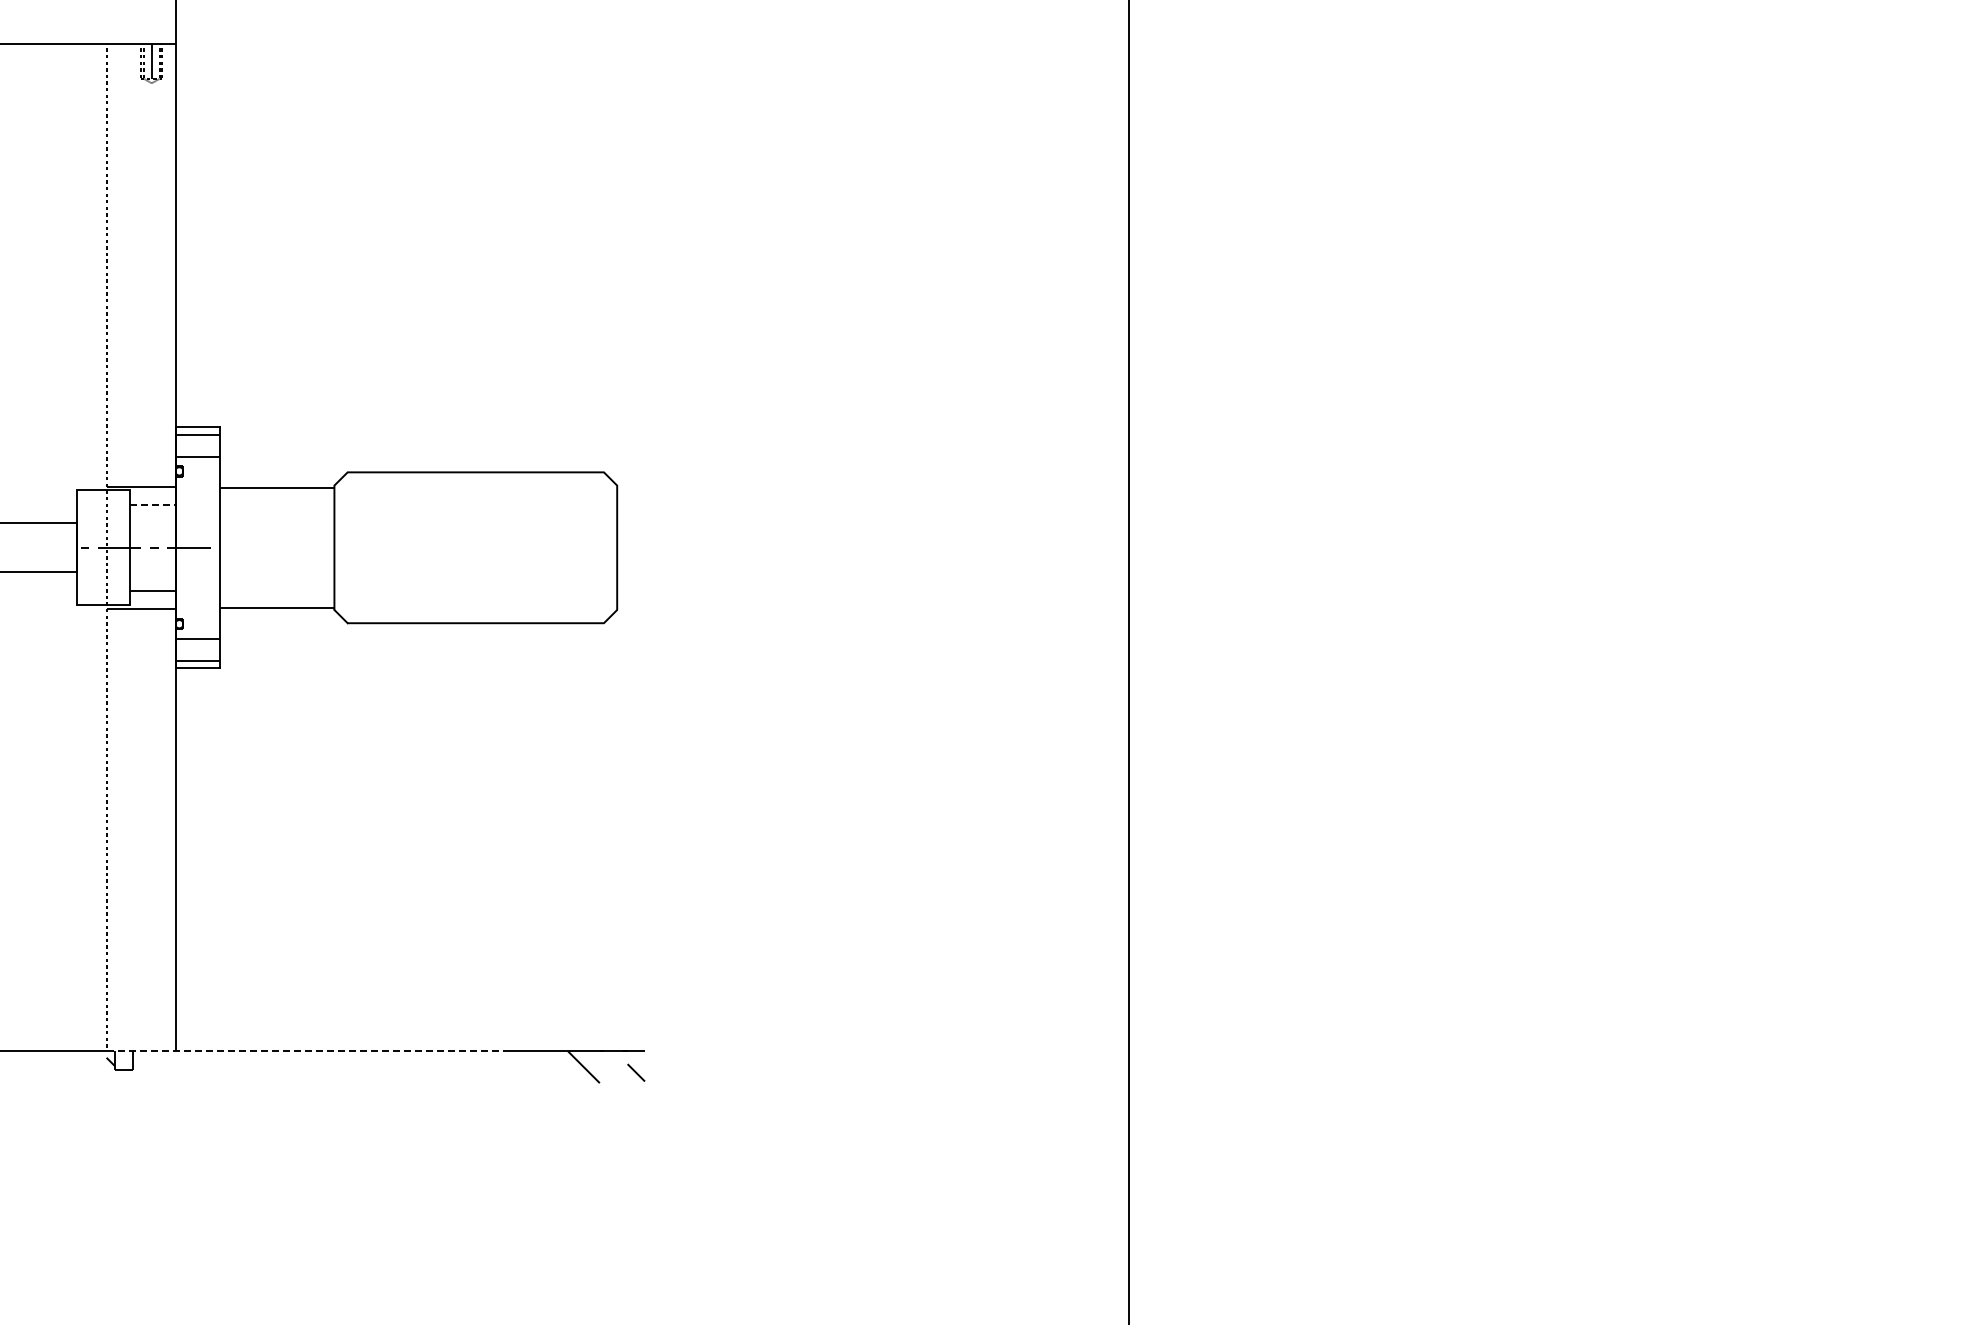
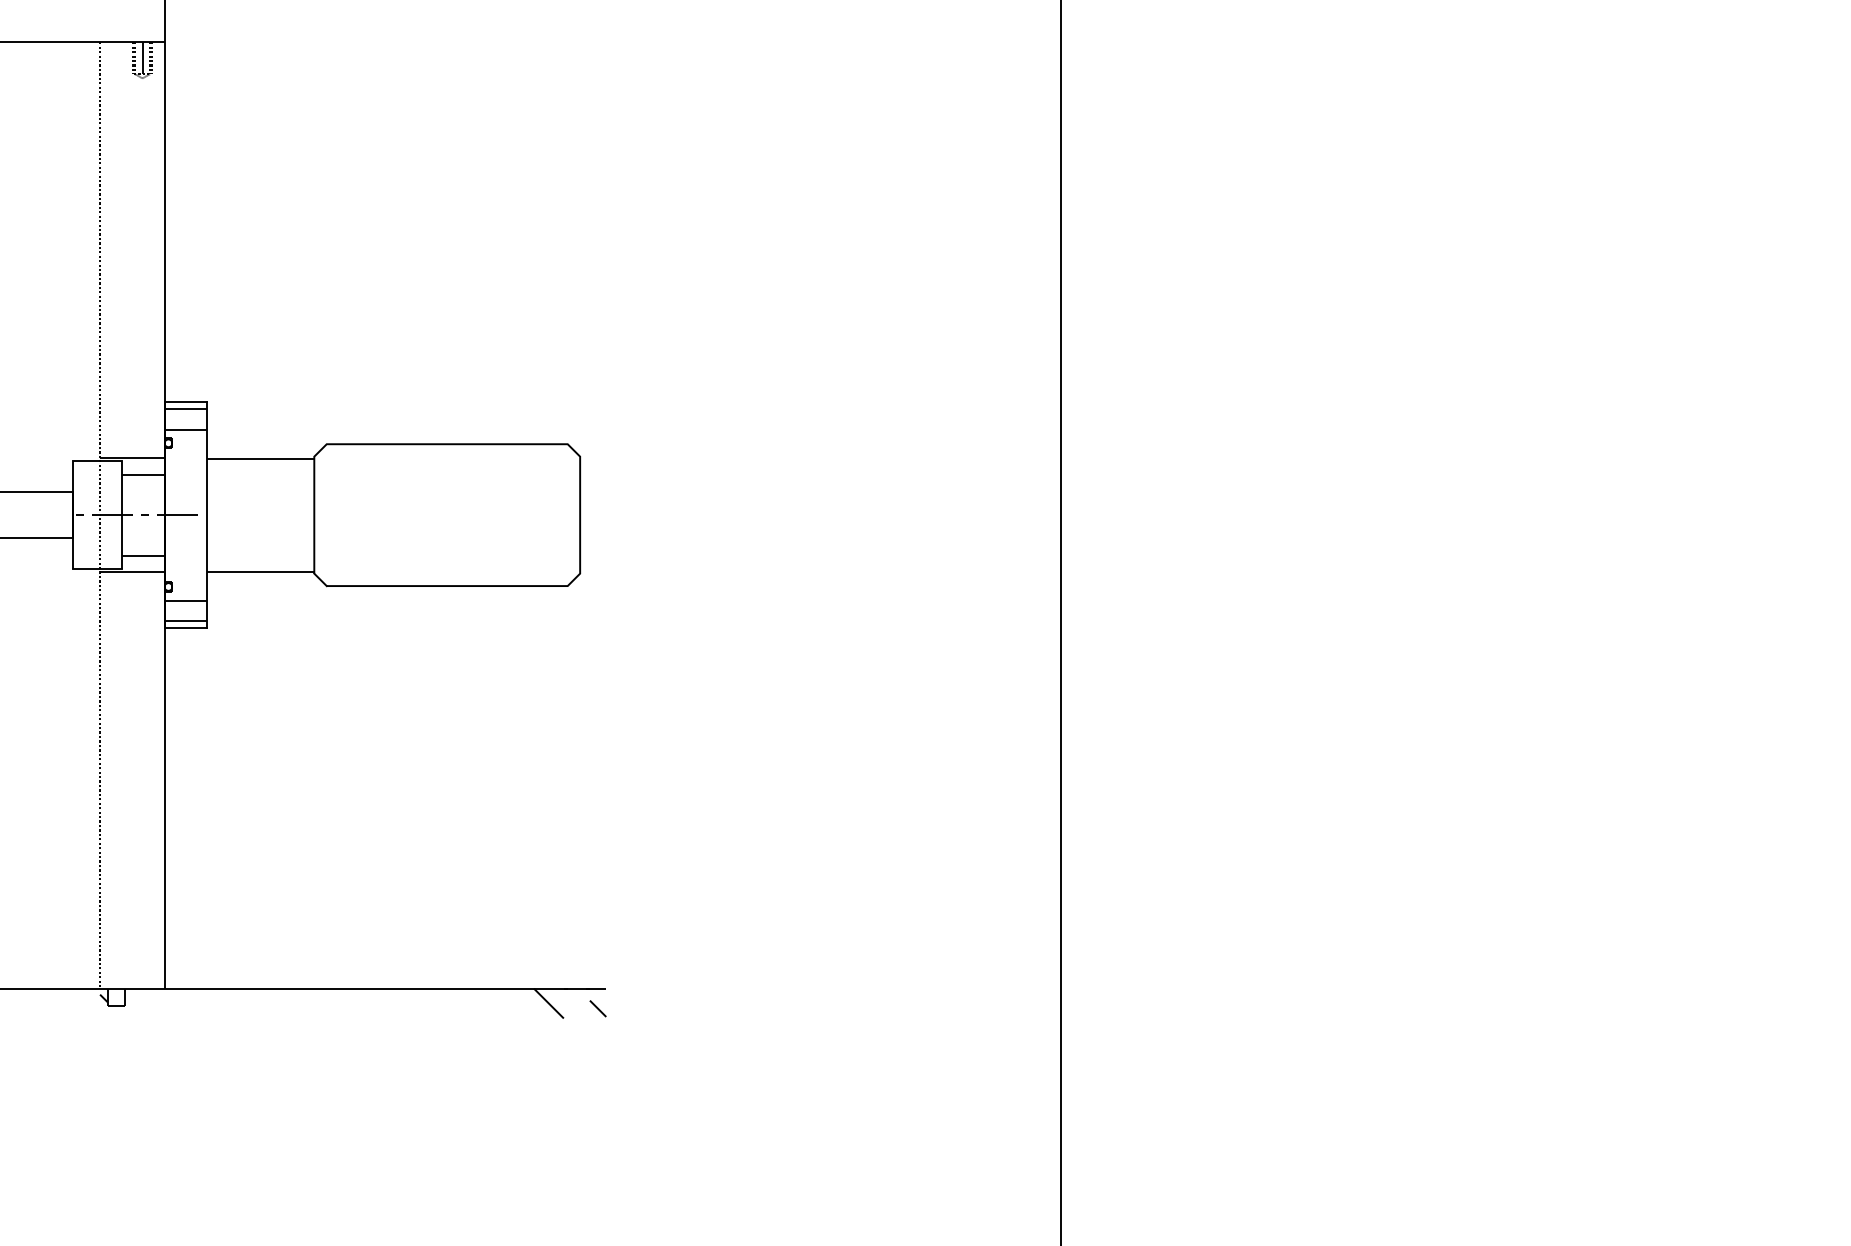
line: (153, 504) -> (144, 474), dashed -> solid
line: (306, 1051) -> (288, 988), dashed -> solid

